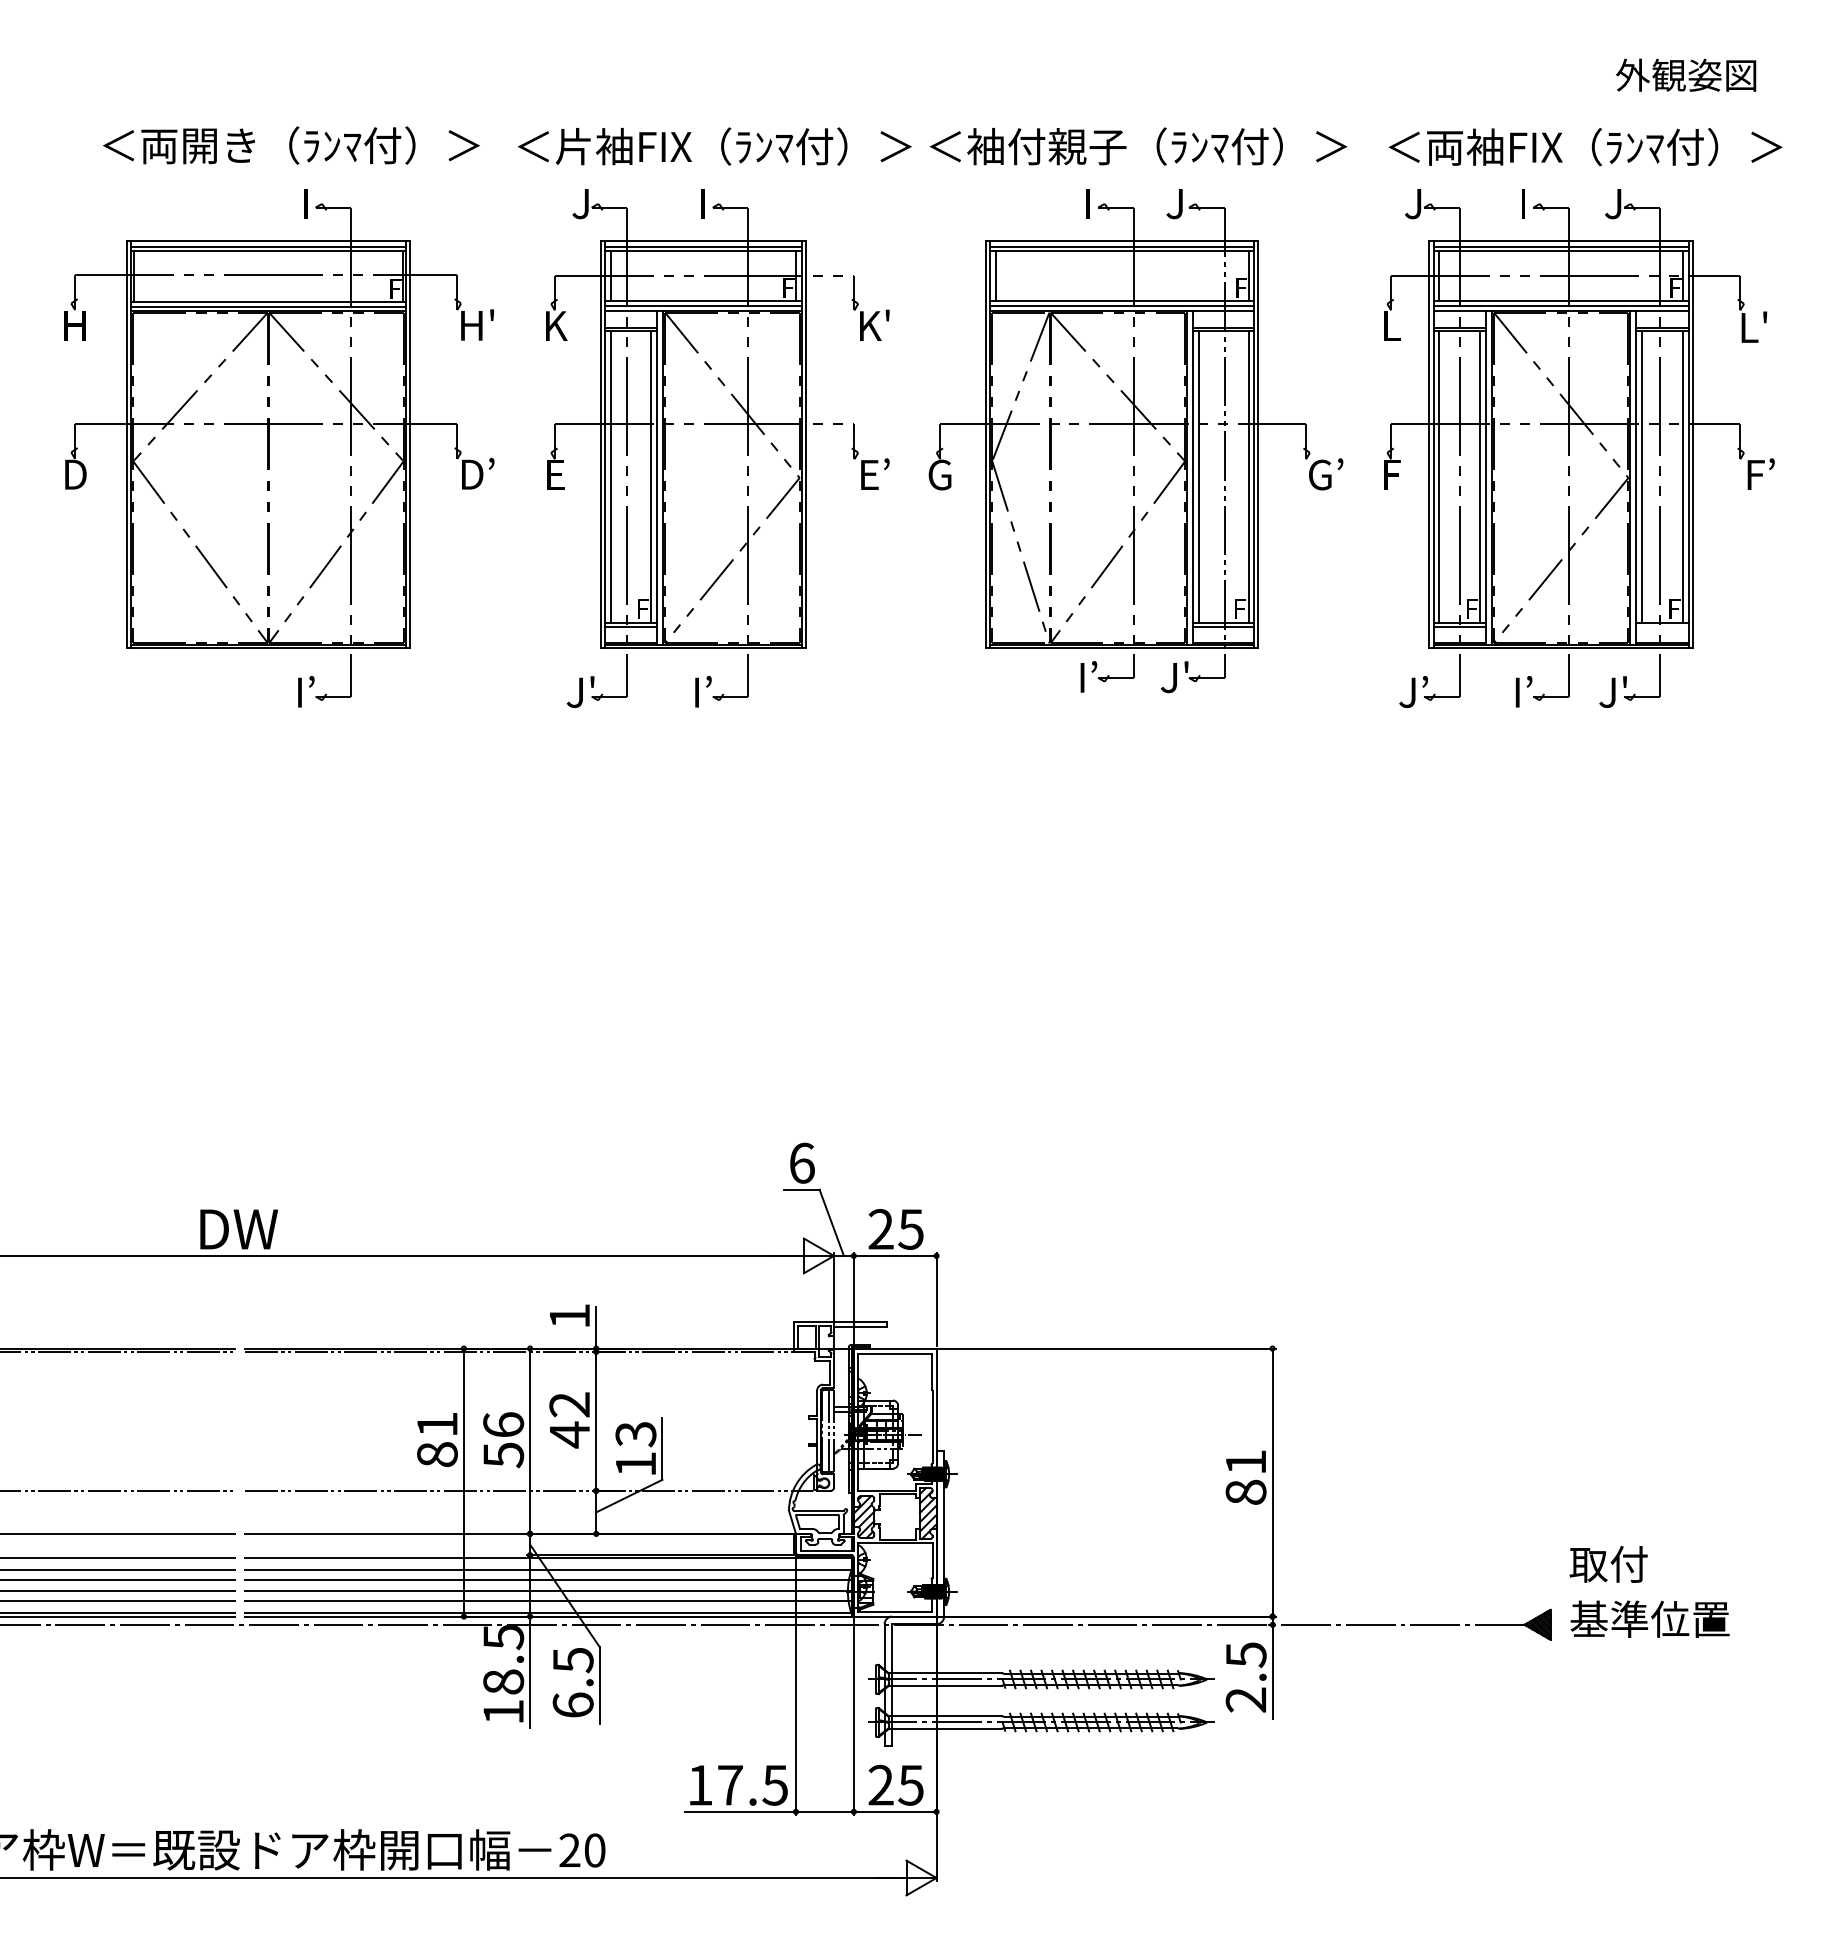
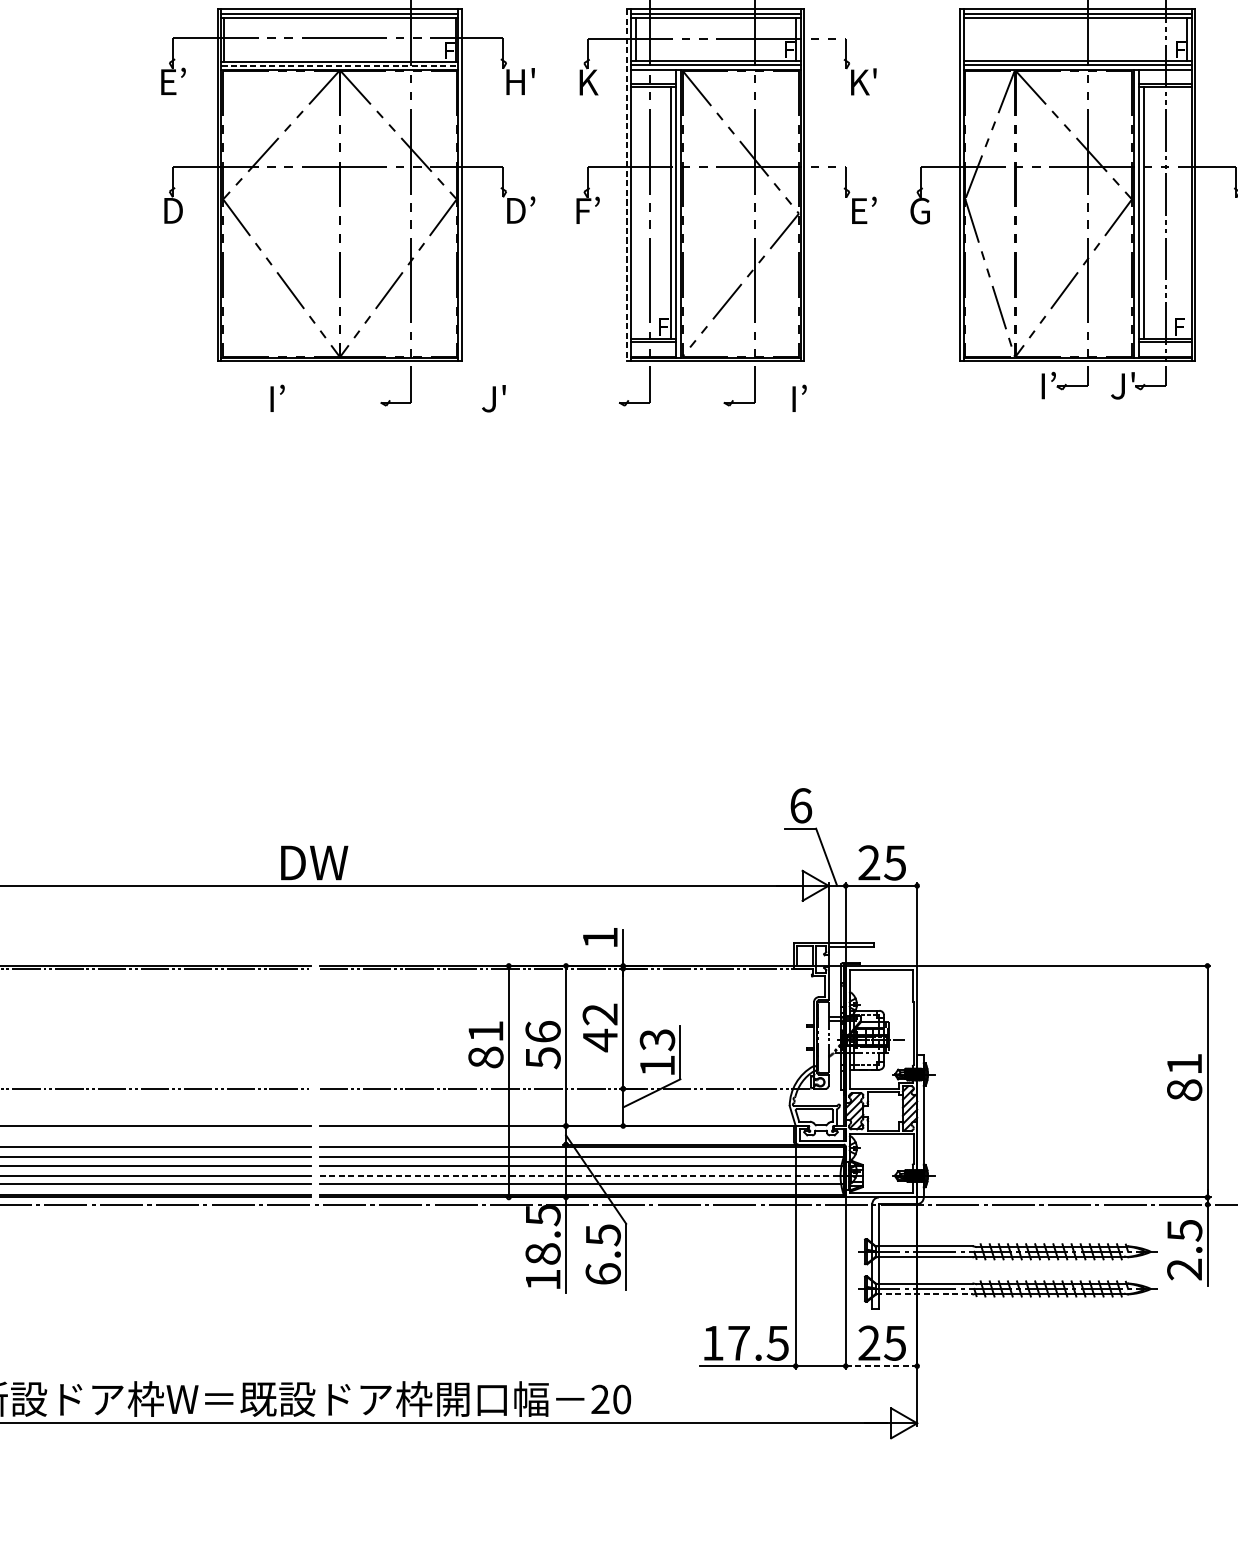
line: (996, 275) -> (968, 38), removed
line: (268, 306) -> (339, 65), solid -> dashed
text: (75, 324) -> (173, 81), H -> E’
line: (600, 445) -> (626, 185), solid -> dashed
text: (555, 473) -> (587, 209), E -> F’
line: (610, 477) -> (635, 213), removed
line: (1248, 477) -> (1186, 213), removed
text: (306, 691) -> (277, 398), moved
text: (580, 691) -> (493, 398), moved
text: (703, 691) -> (799, 398), moved
line: (829, 1431) -> (824, 1037), removed
line: (548, 1591) -> (581, 1175), solid -> dashed
line: (945, 1728) -> (924, 1294), solid -> dashed
line: (895, 1811) -> (881, 1365), solid -> dashed

